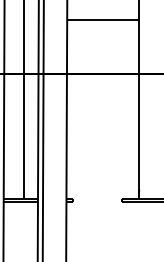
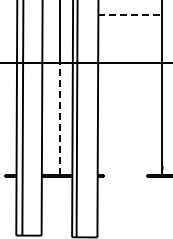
line: (103, 19) -> (130, 15), solid -> dashed
line: (23, 136) -> (59, 119), solid -> dashed

